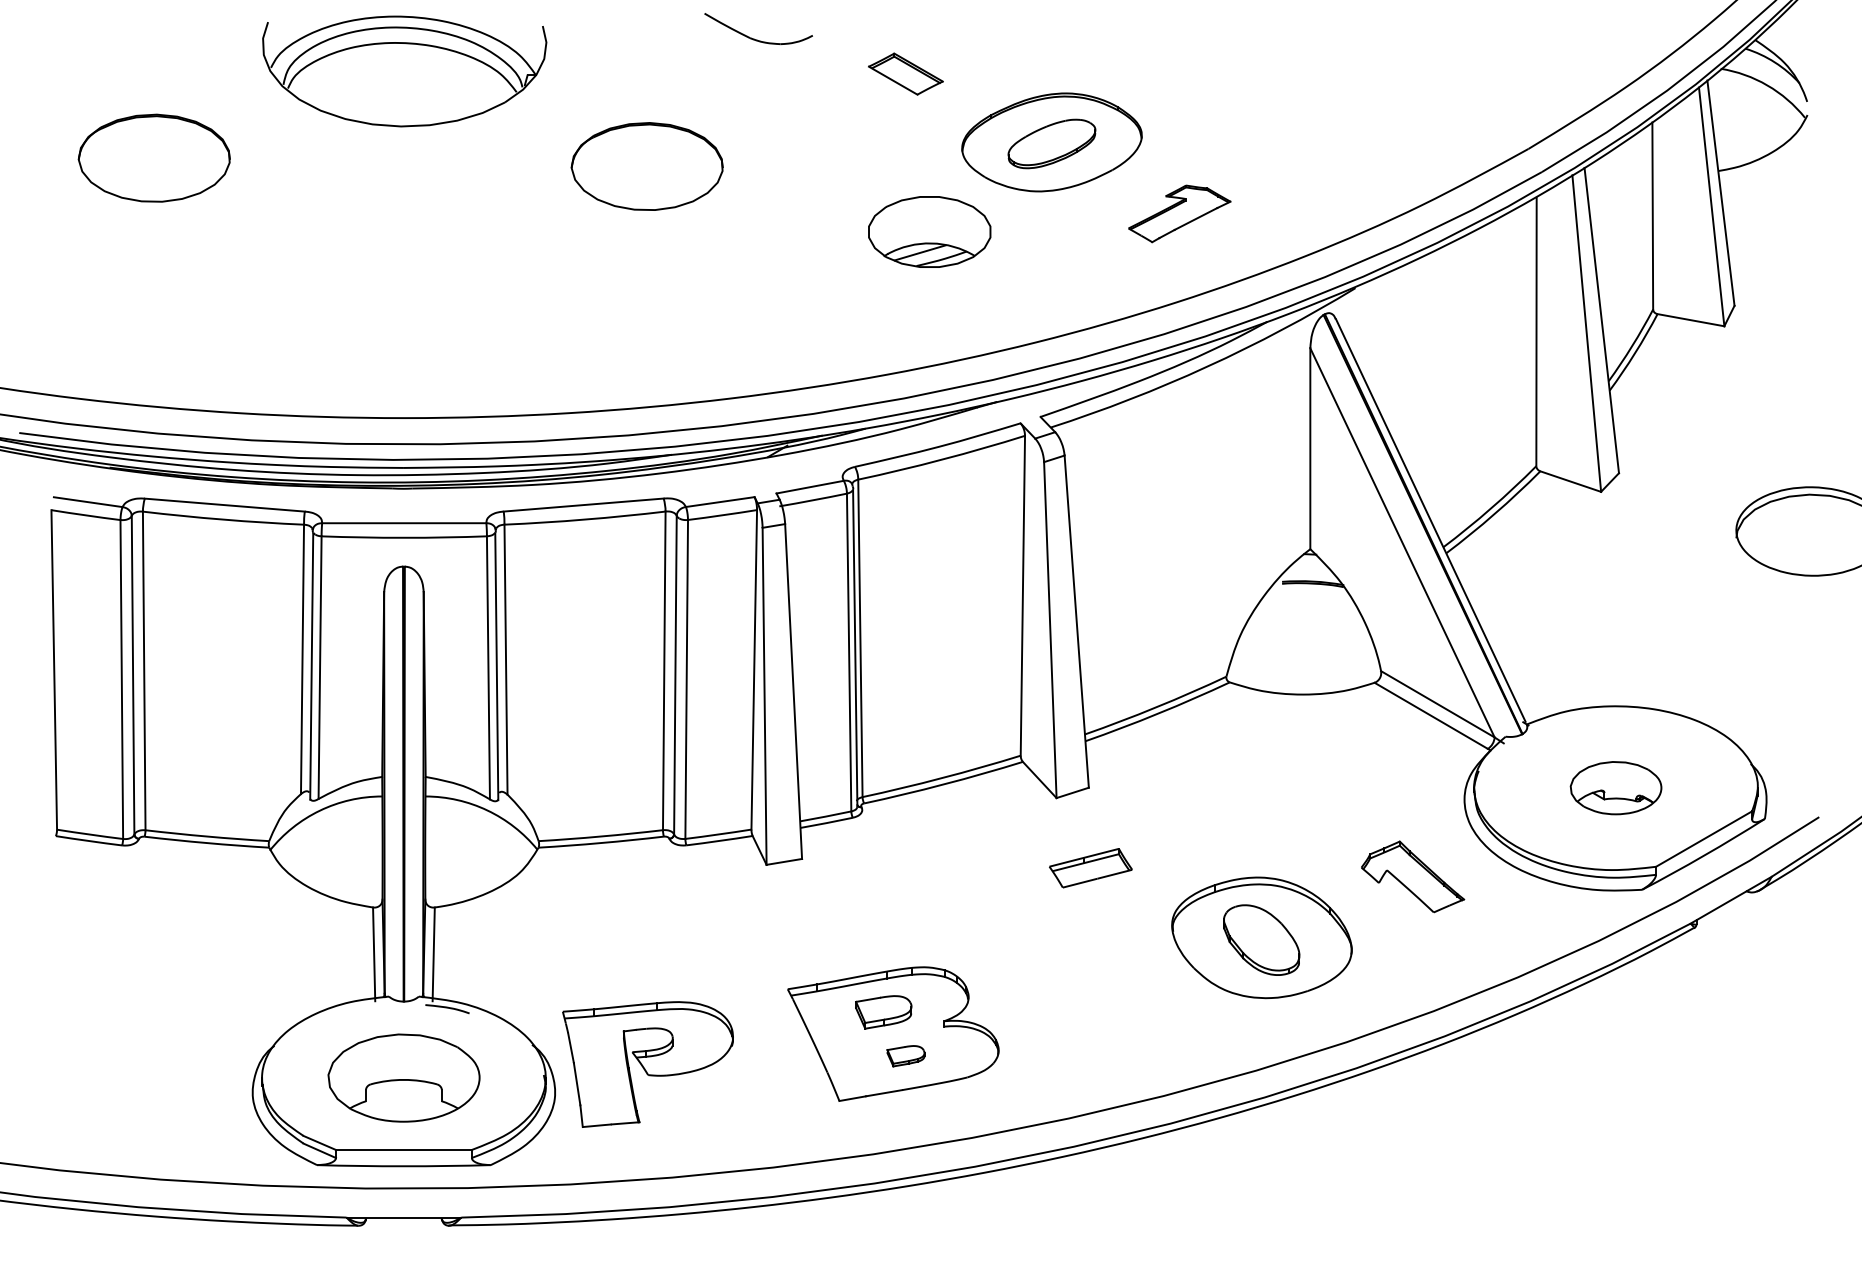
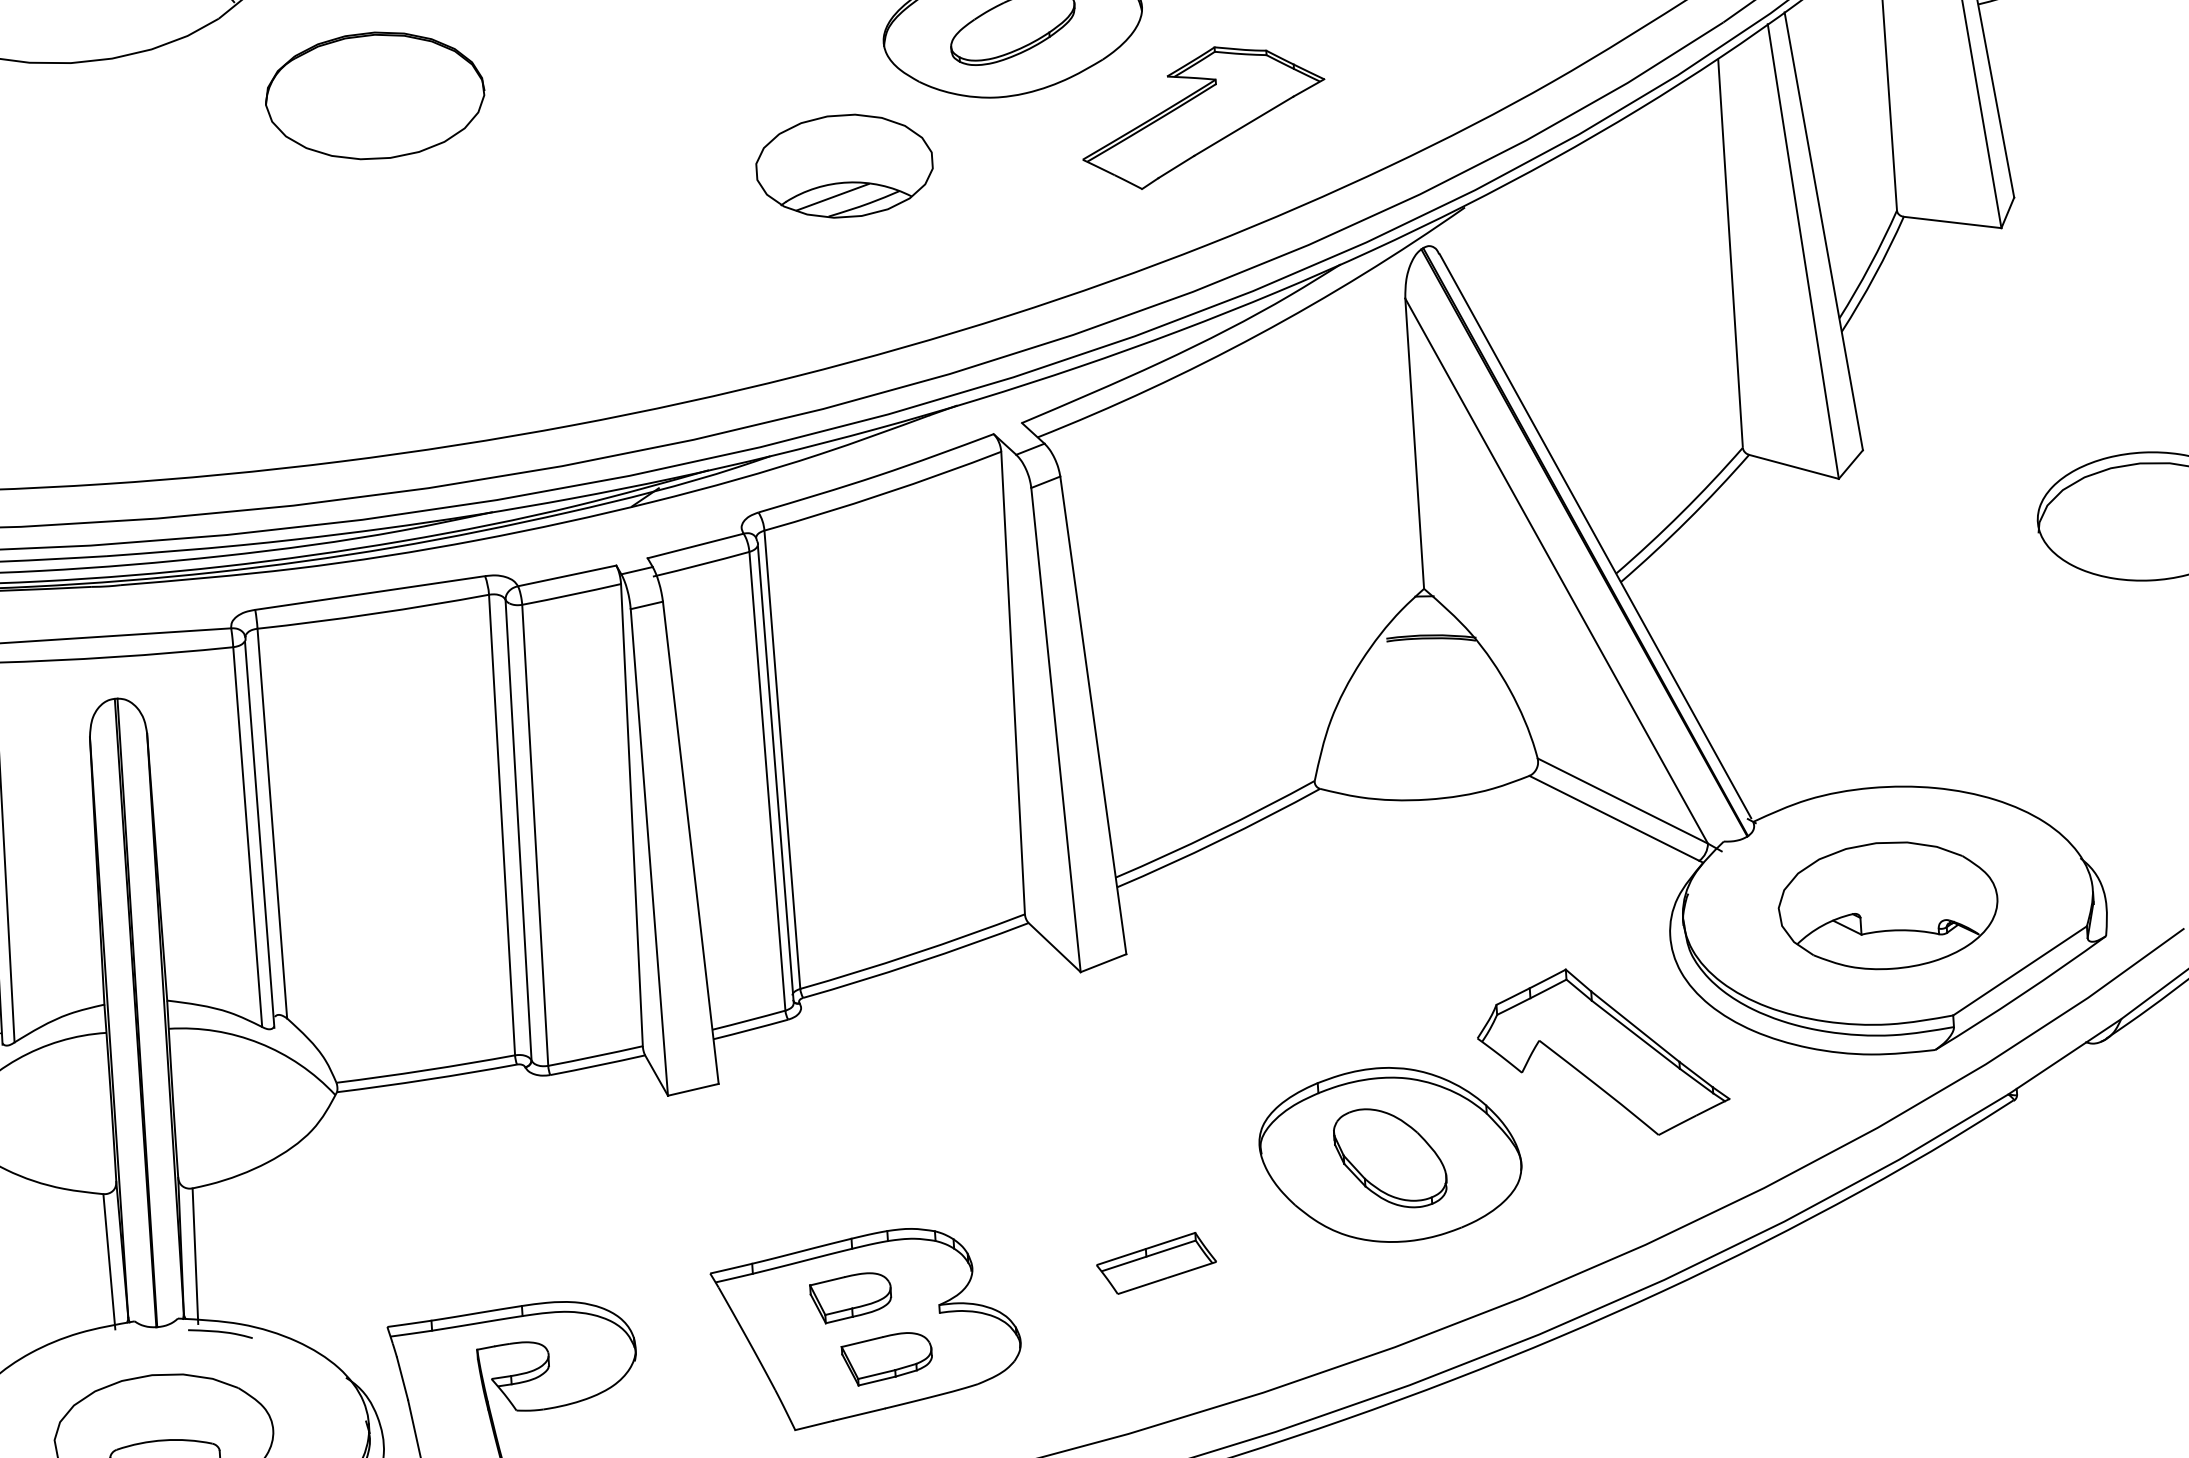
part: (646, 166) -> (373, 95), moved
part: (1179, 213) -> (1203, 116), size x1.67
part: (1615, 787) -> (1887, 904), size x1.67
part: (1090, 868) -> (1156, 1263), moved
part: (1412, 876) -> (1602, 1052), size x1.67
part: (905, 1056) -> (886, 1359), size x1.67

